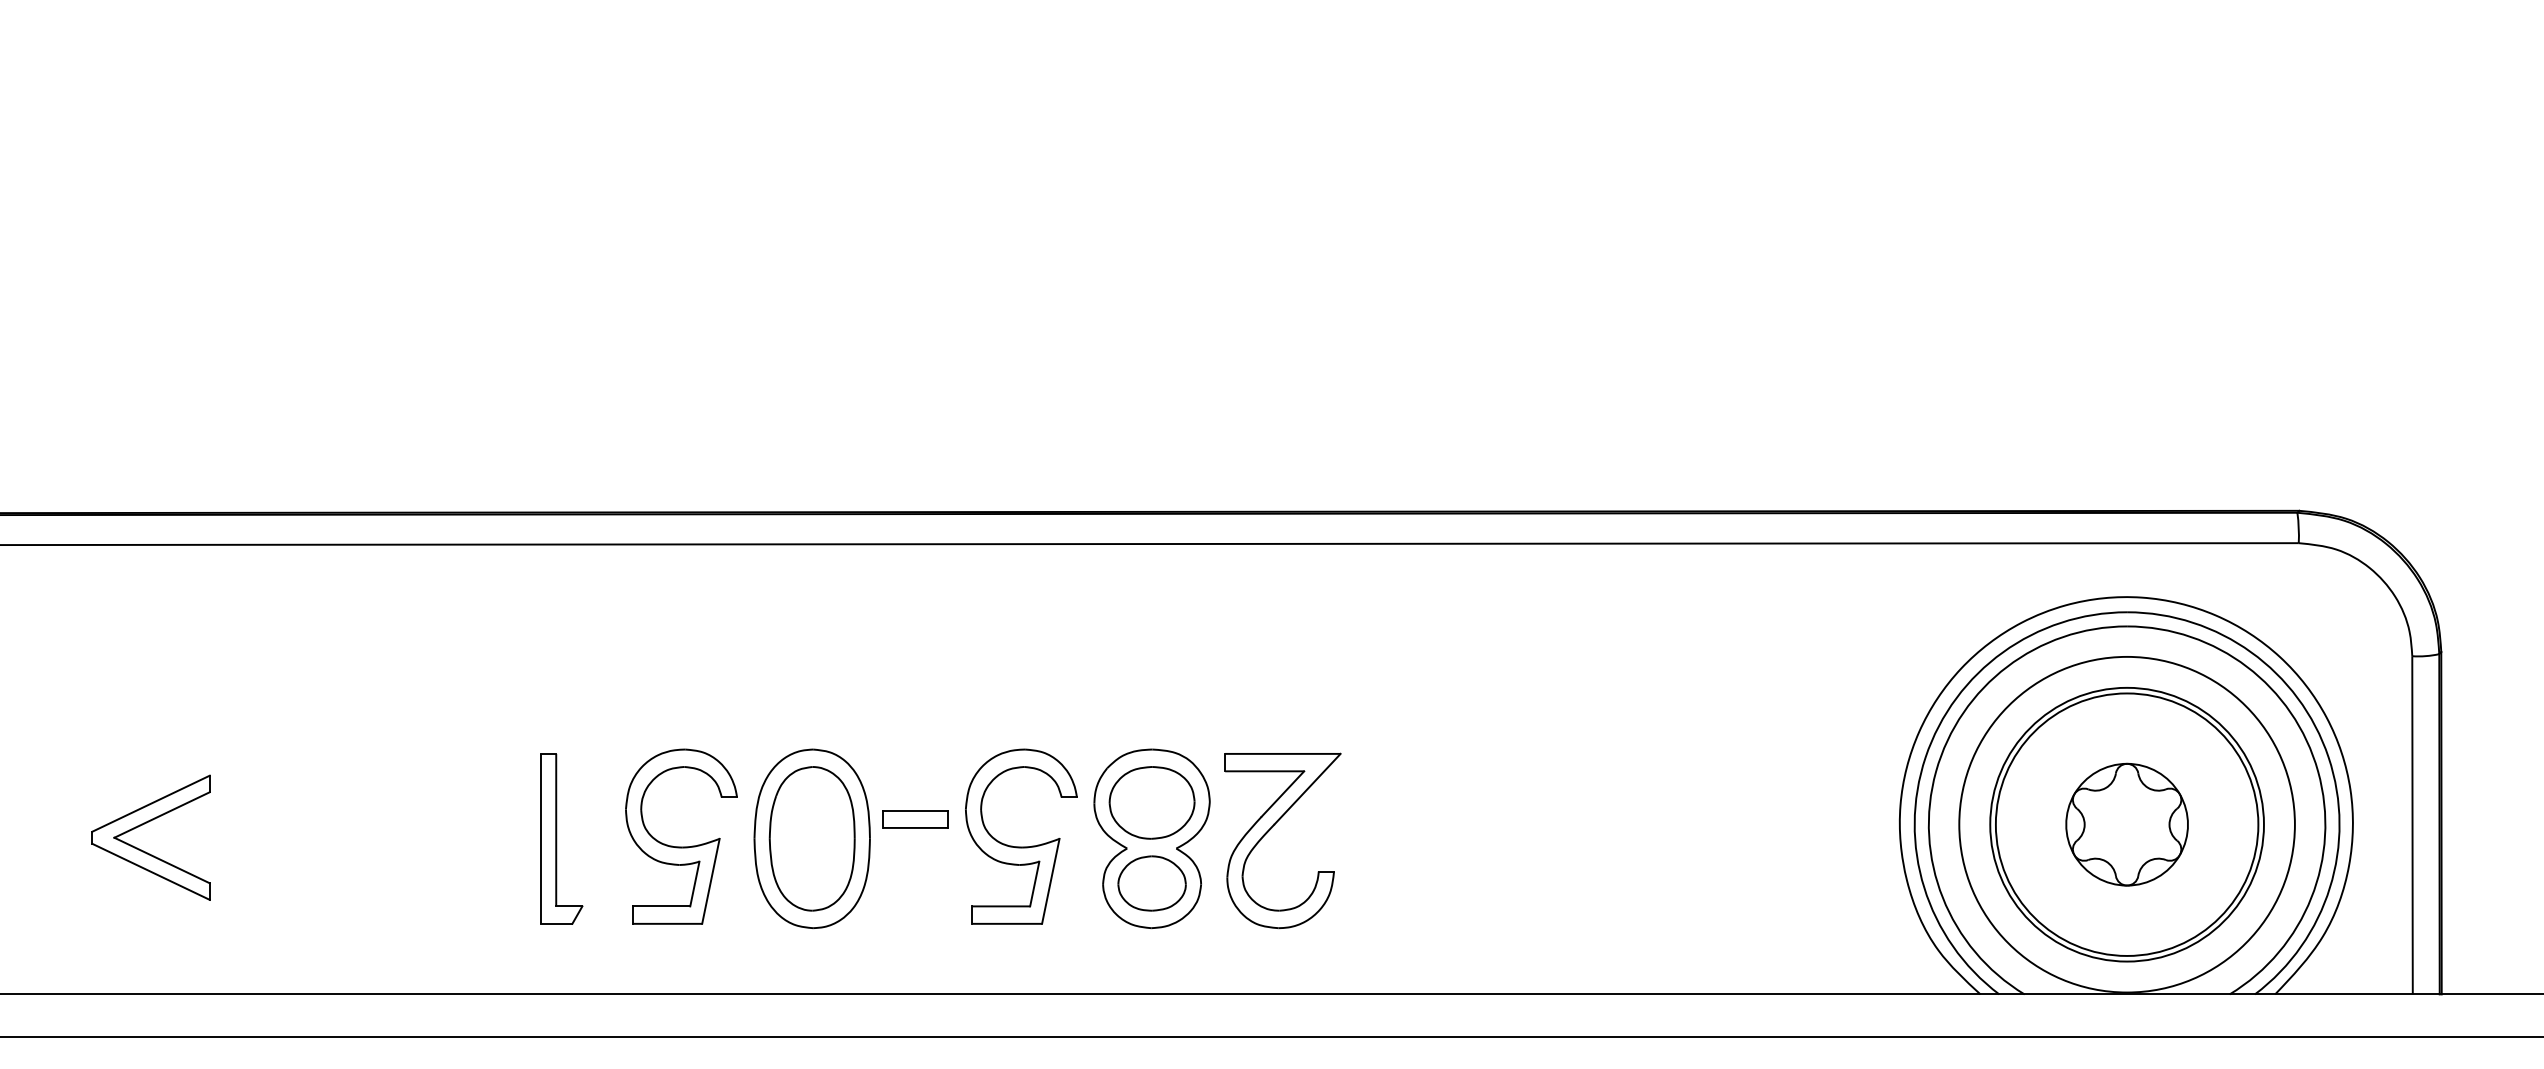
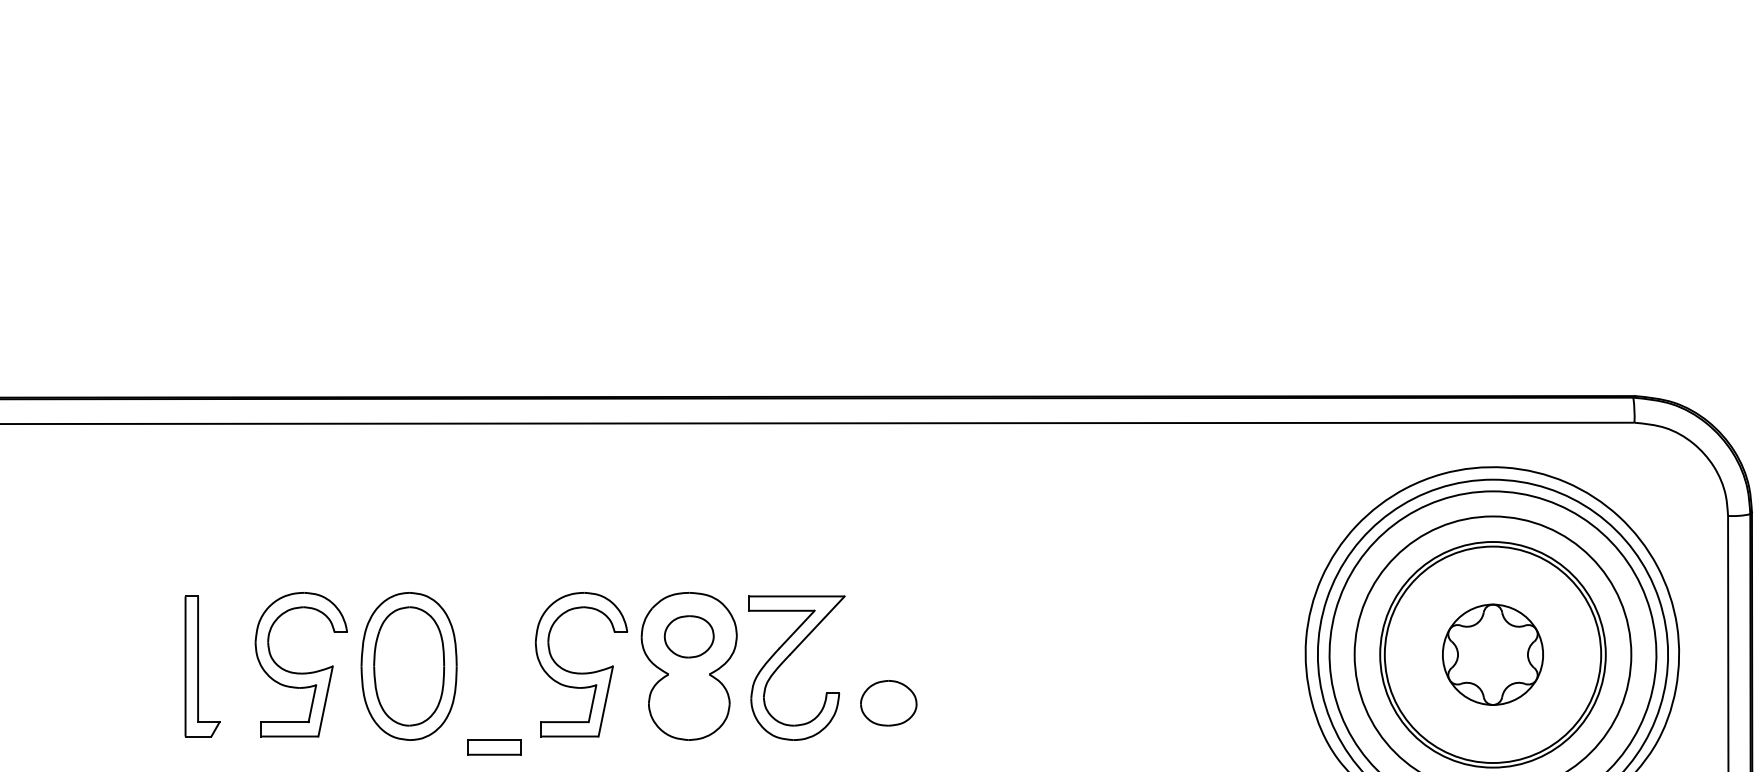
part: (1151, 802) -> (688, 636), size x0.7
part: (915, 819) -> (494, 747), moved
part: (1151, 883) -> (888, 703), moved

